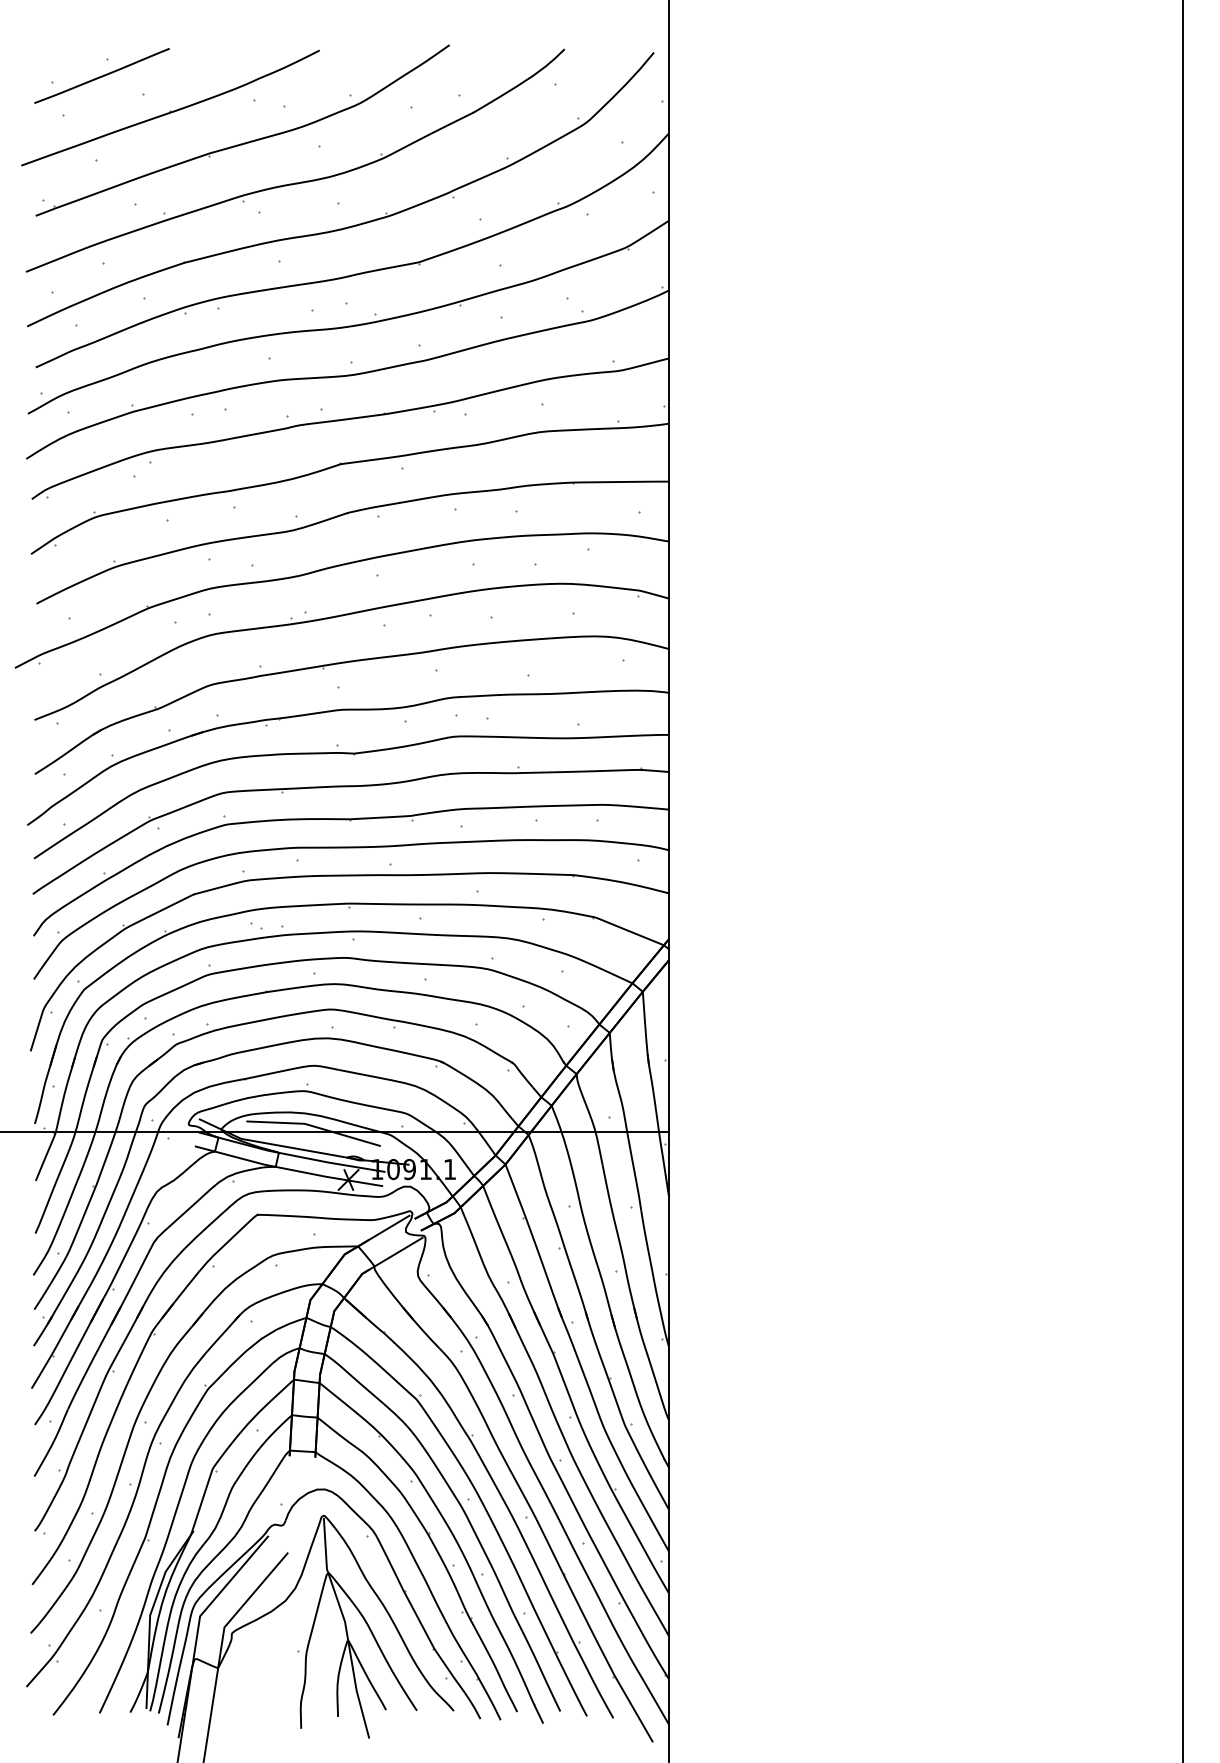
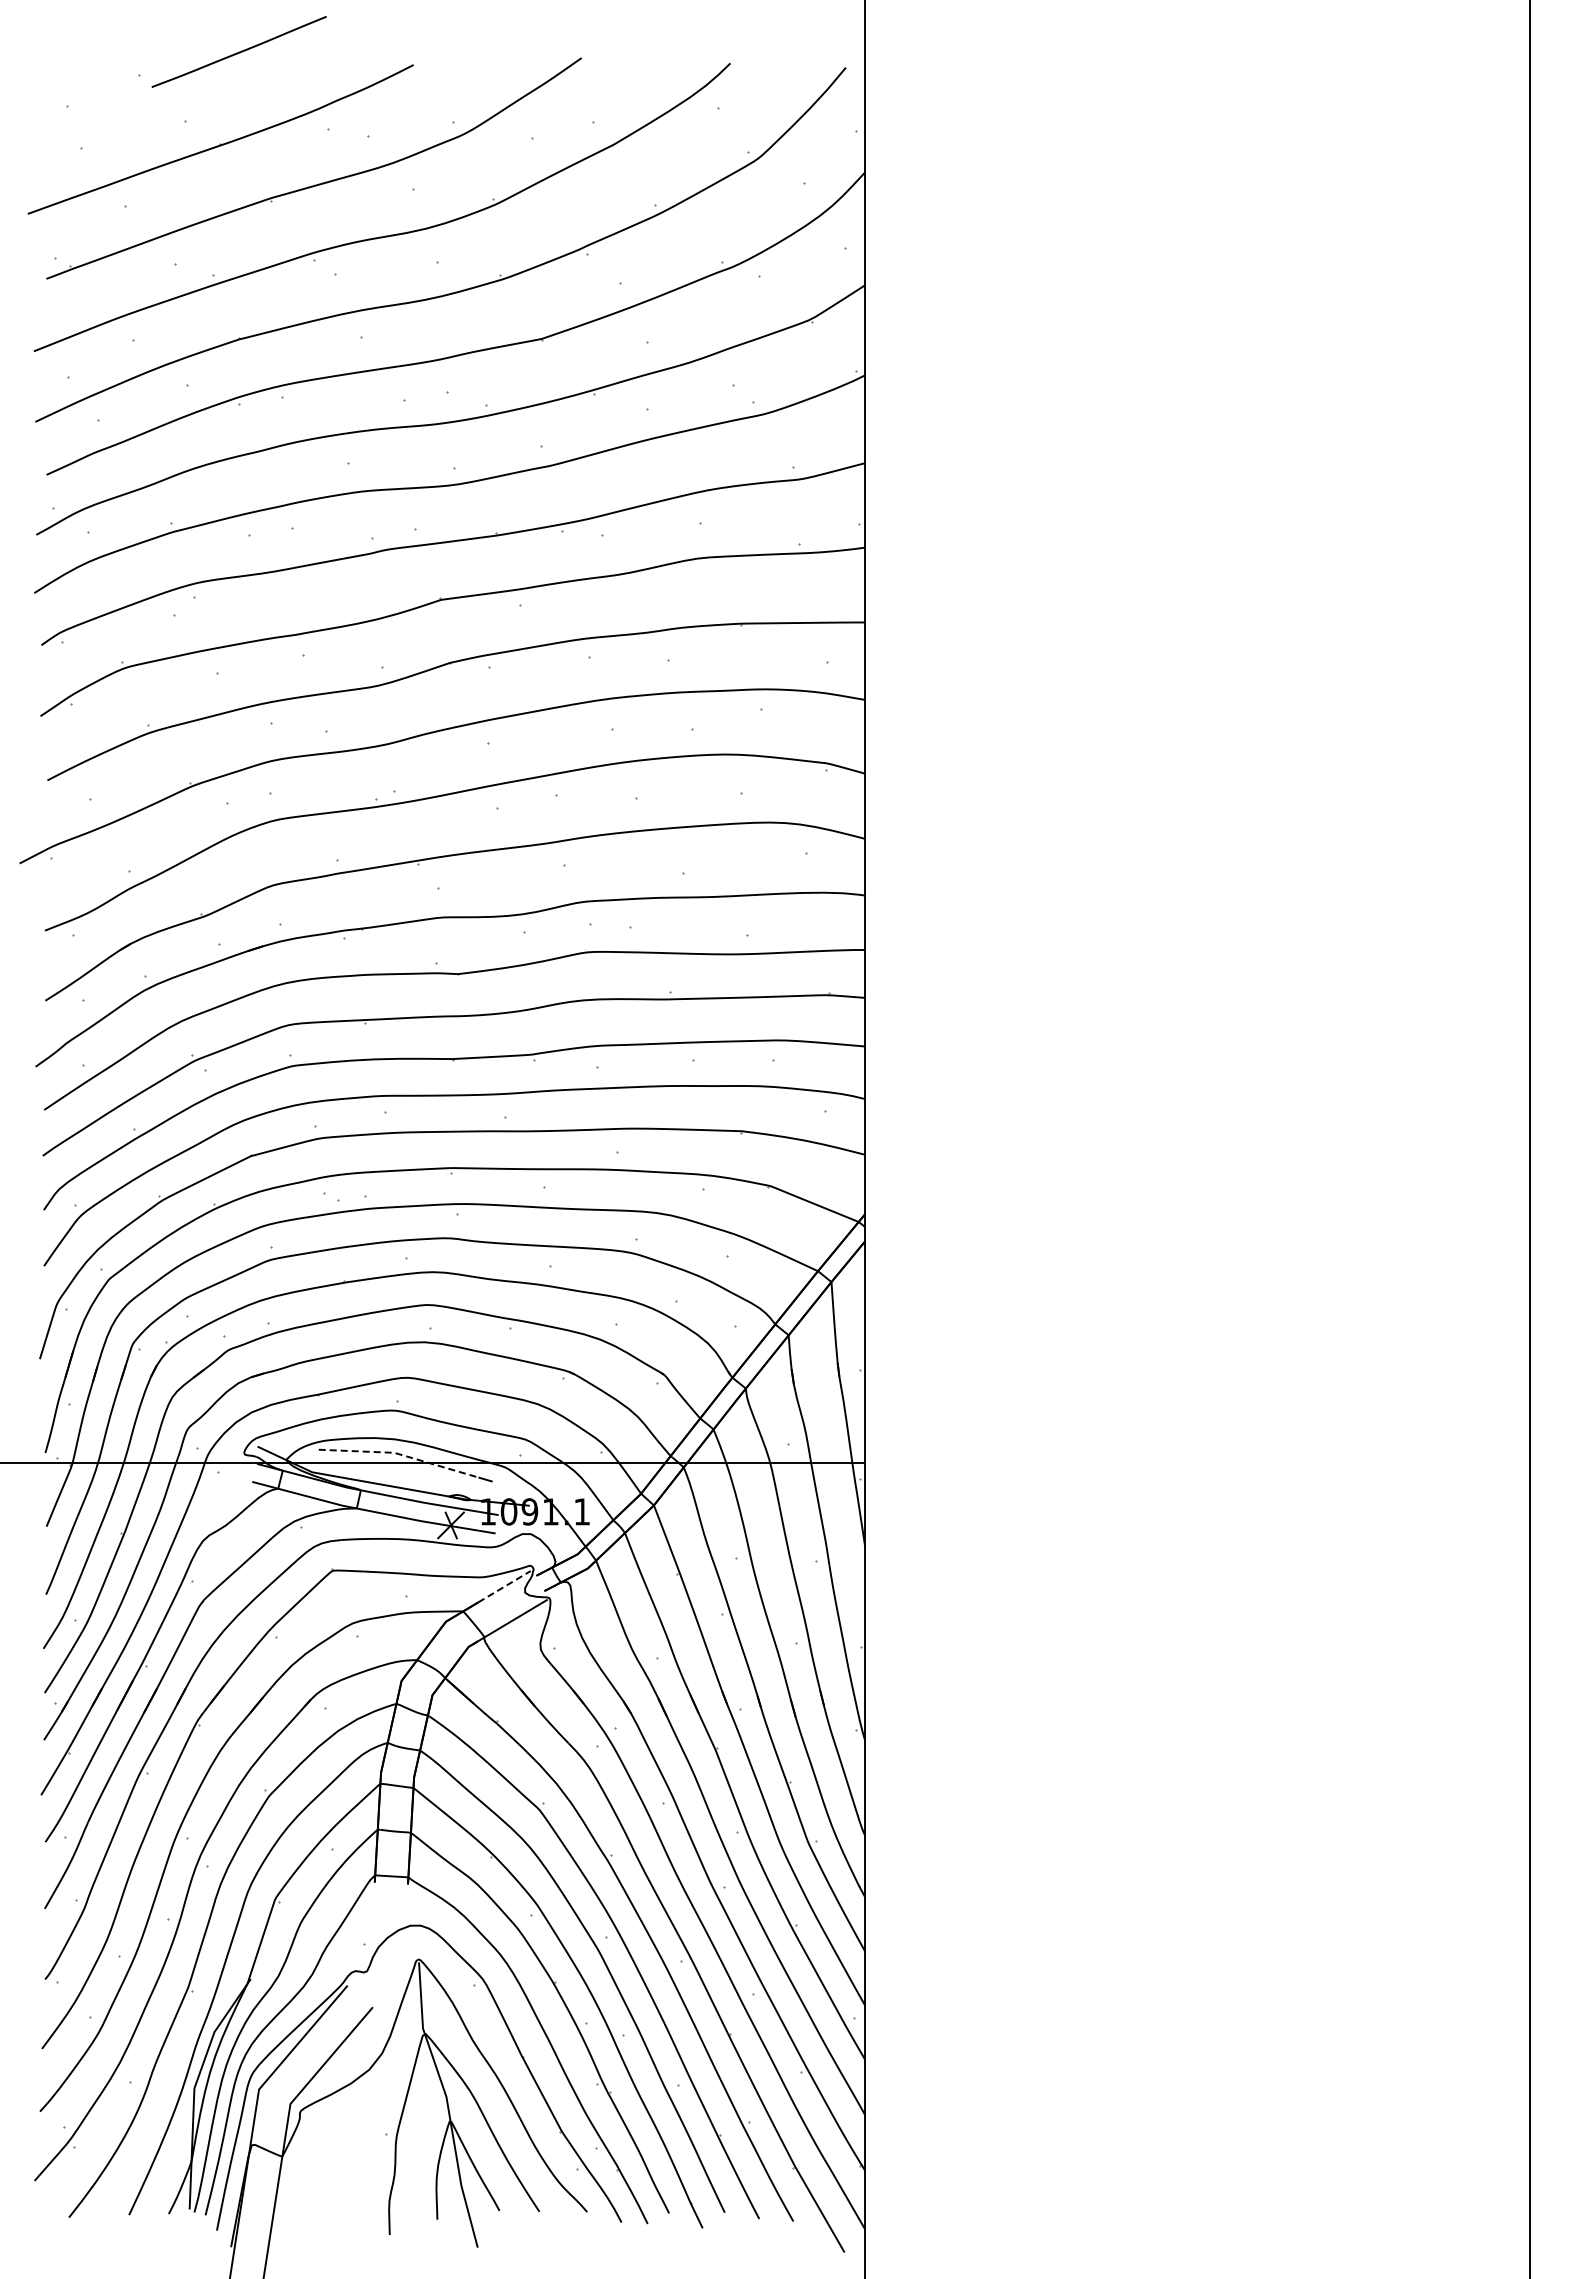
line: (102, 75) -> (239, 51), moved
line: (309, 1125) -> (400, 1454), solid -> dashed
line: (389, 1227) -> (504, 1586), solid -> dashed

